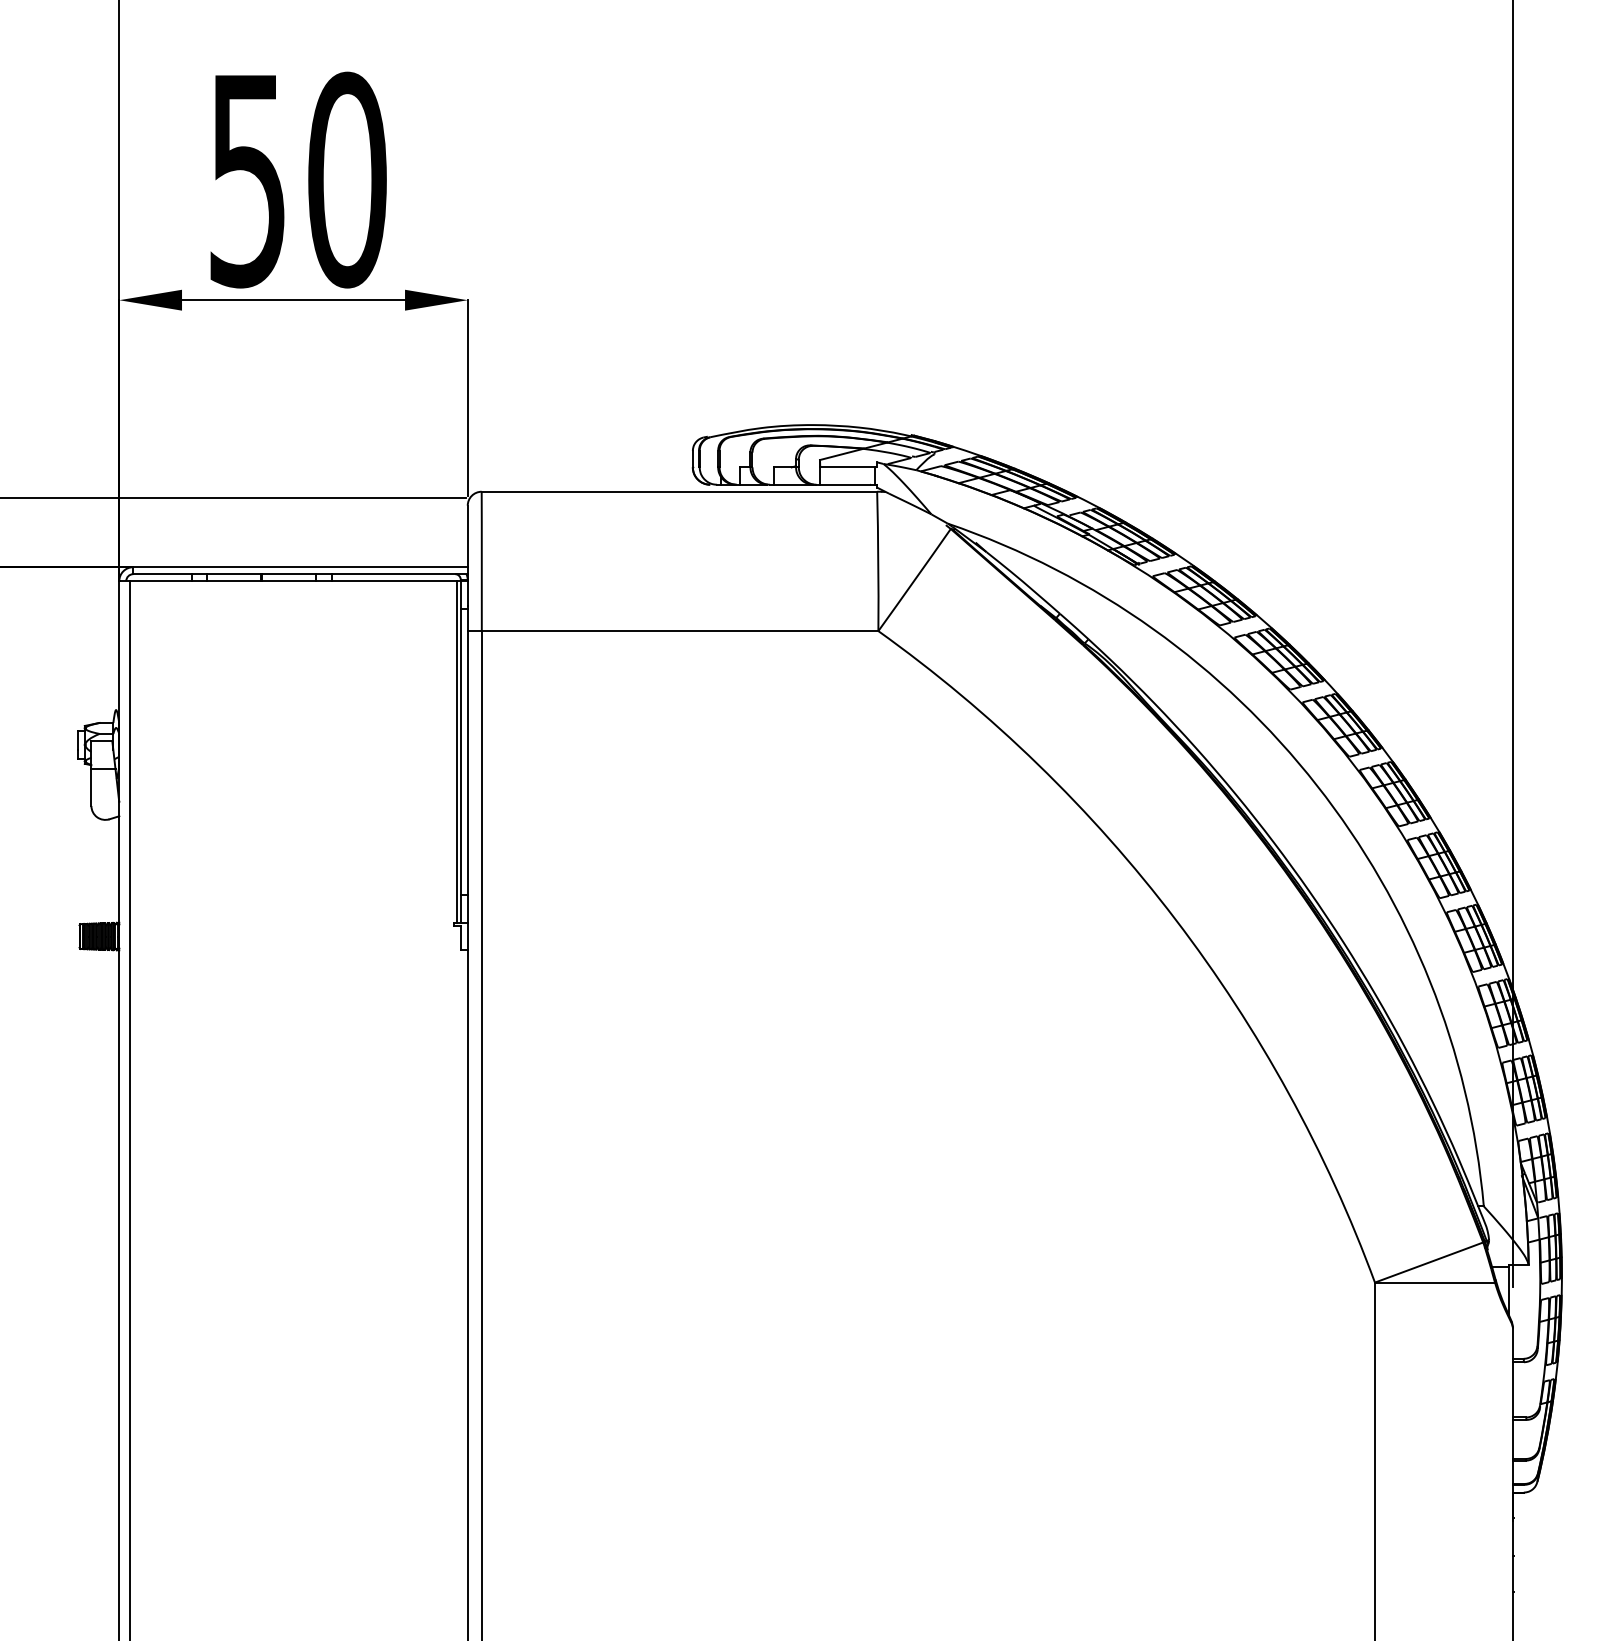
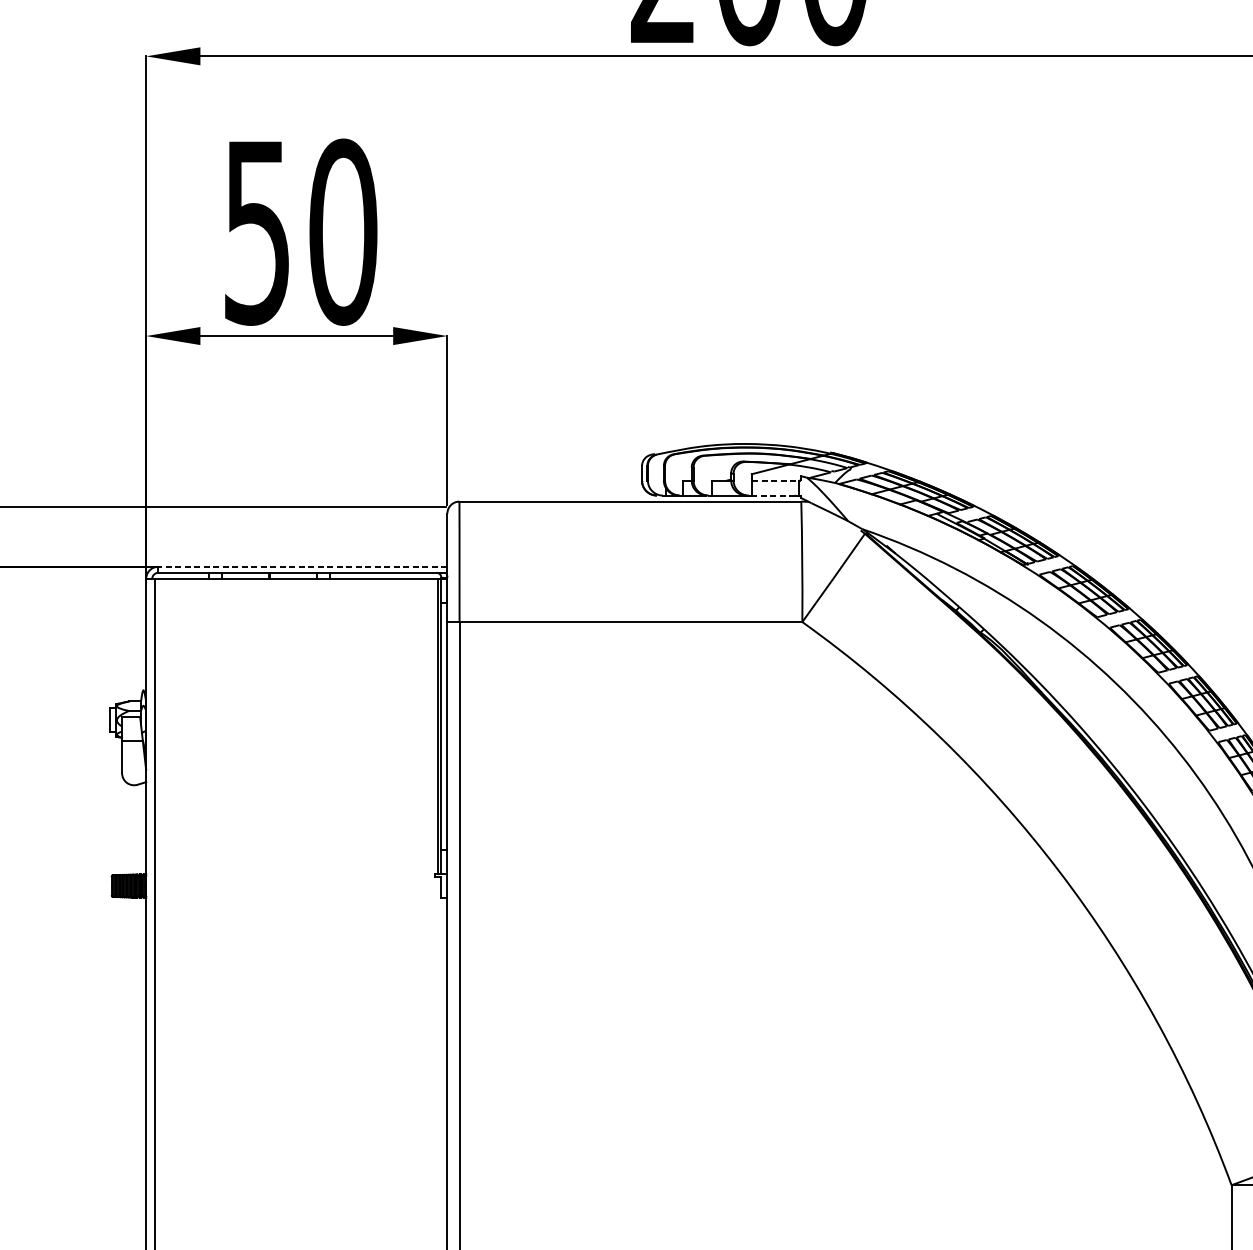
line: (847, 467) -> (775, 480), solid -> dashed
line: (844, 484) -> (773, 495), solid -> dashed
line: (299, 567) -> (301, 567), solid -> dashed

